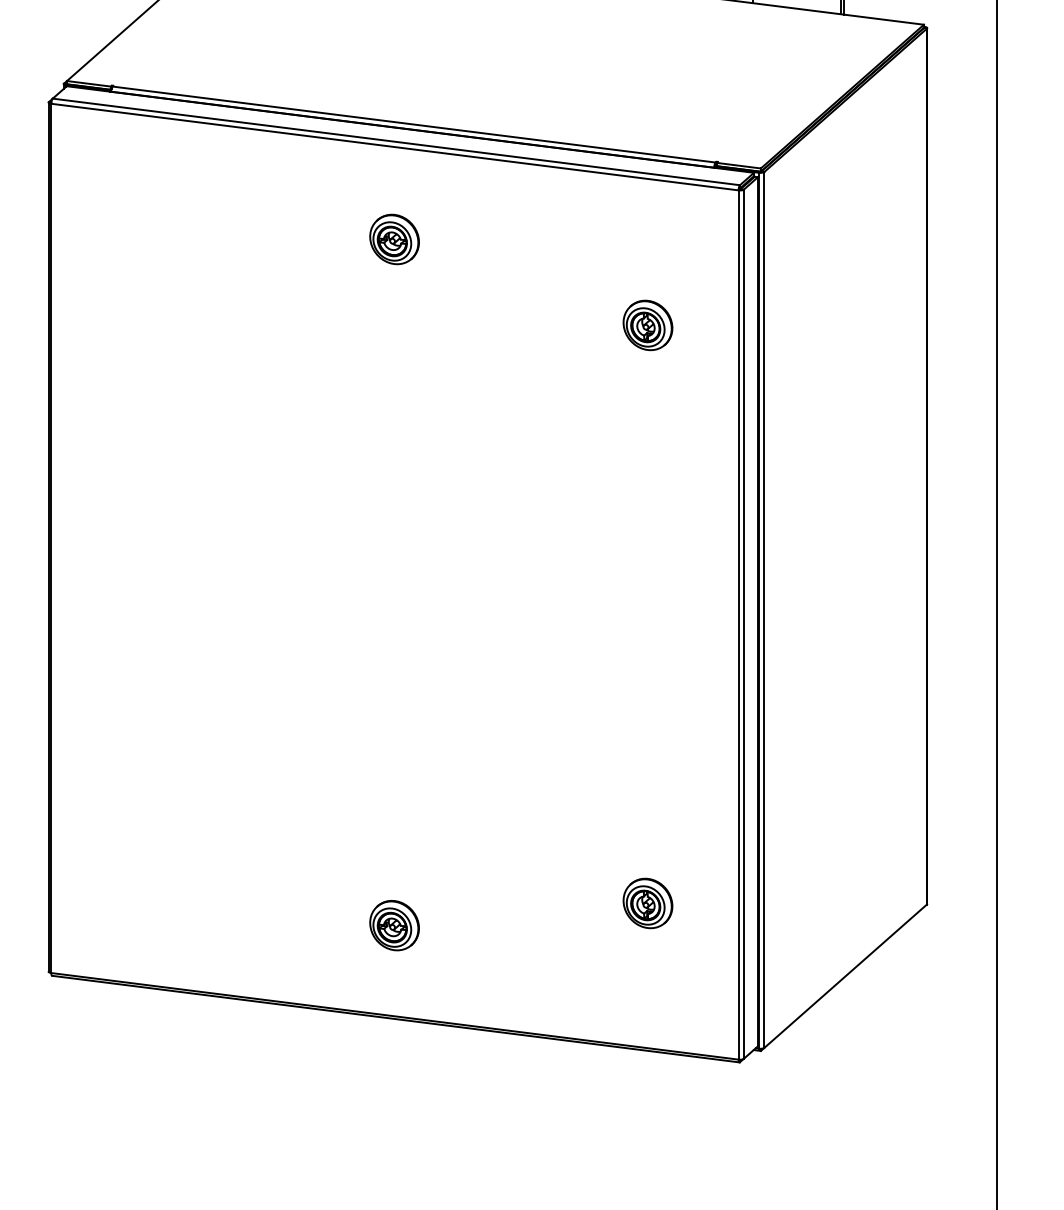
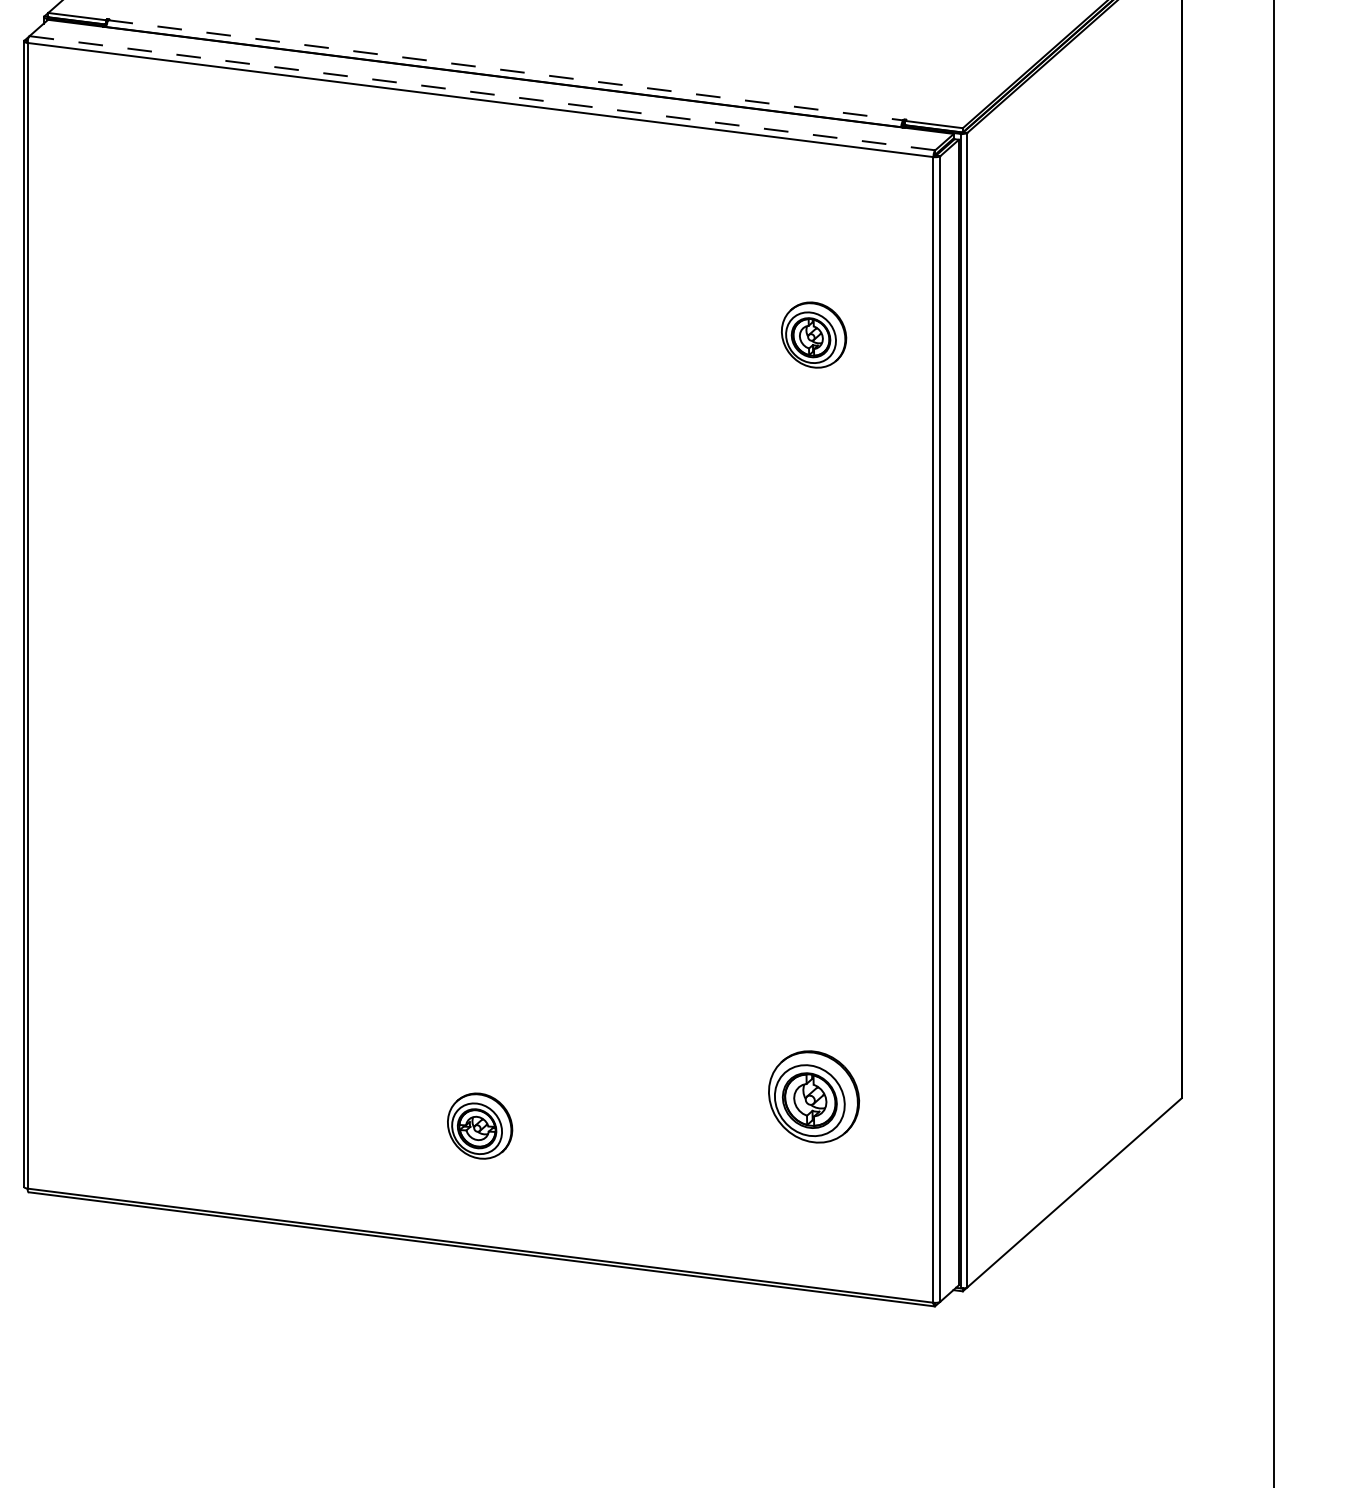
line: (414, 124) -> (506, 70), solid -> dashed
line: (395, 141) -> (481, 92), solid -> dashed
part: (394, 239) -> (479, 221), removed
part: (647, 903) -> (813, 1096), size x1.4

